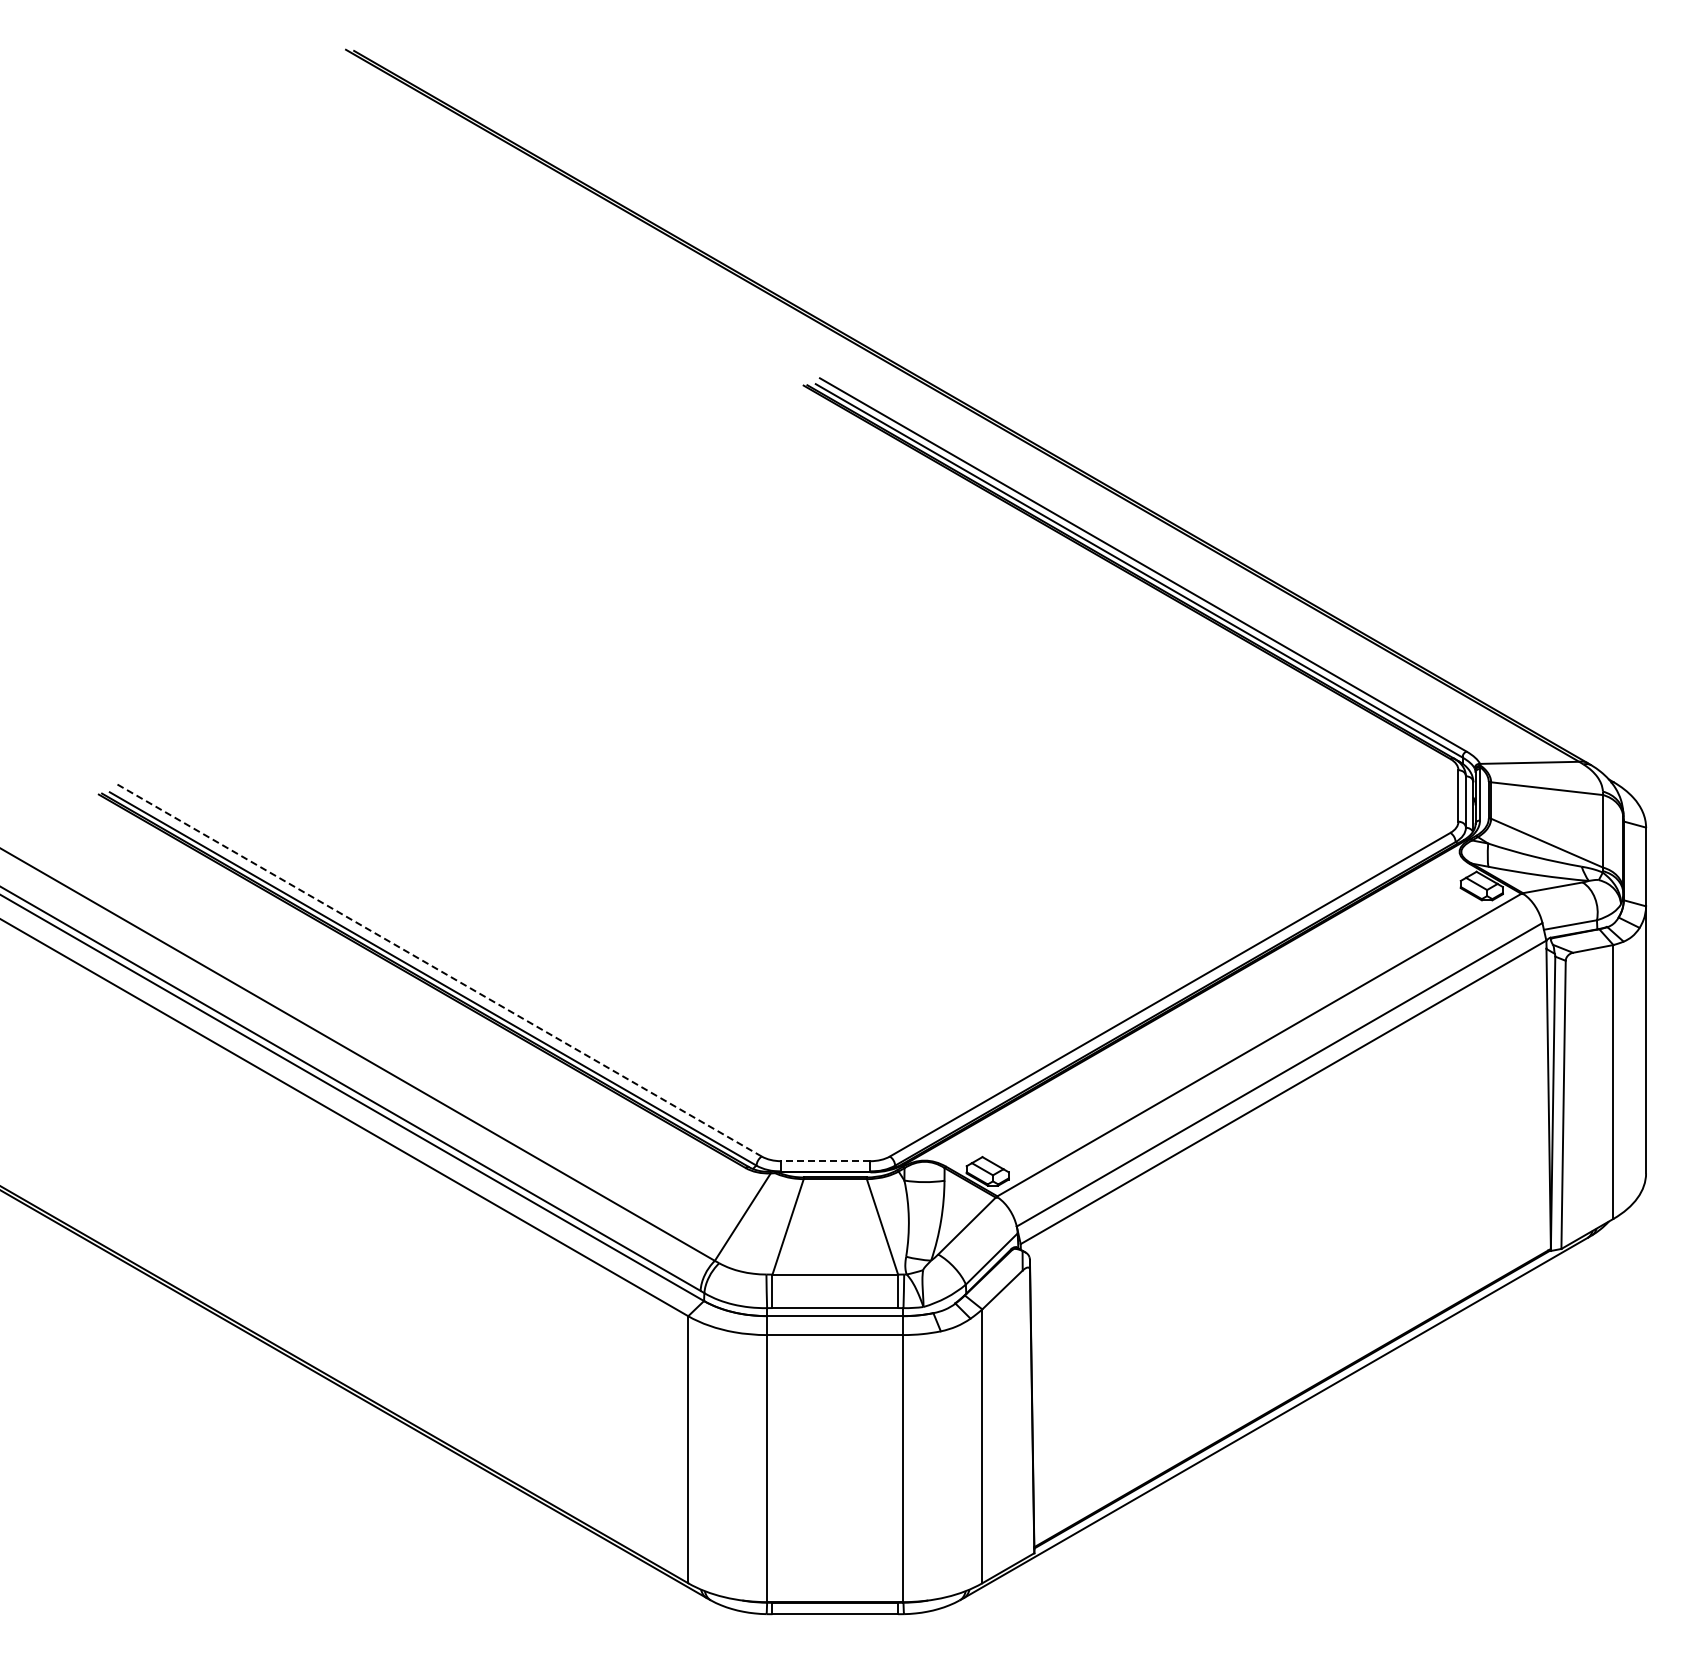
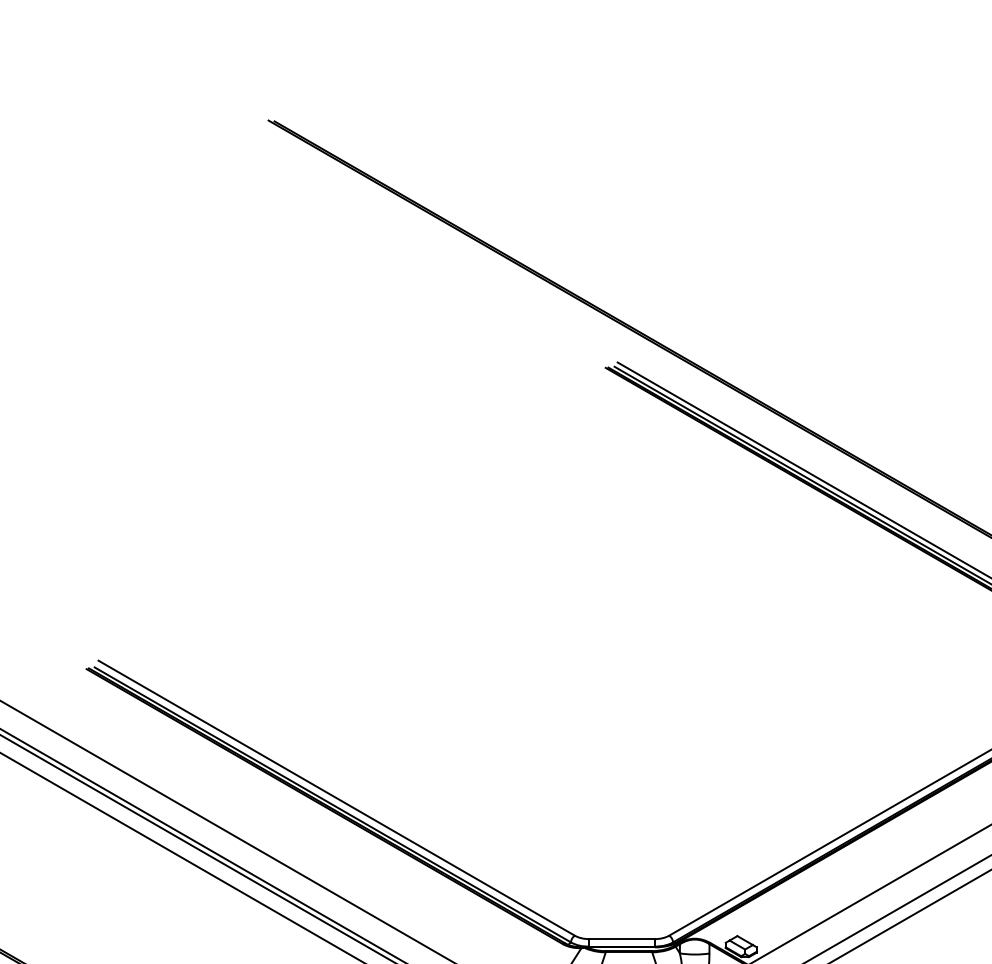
line: (438, 969) -> (336, 797), dashed -> solid
line: (825, 1161) -> (621, 939), dashed -> solid

